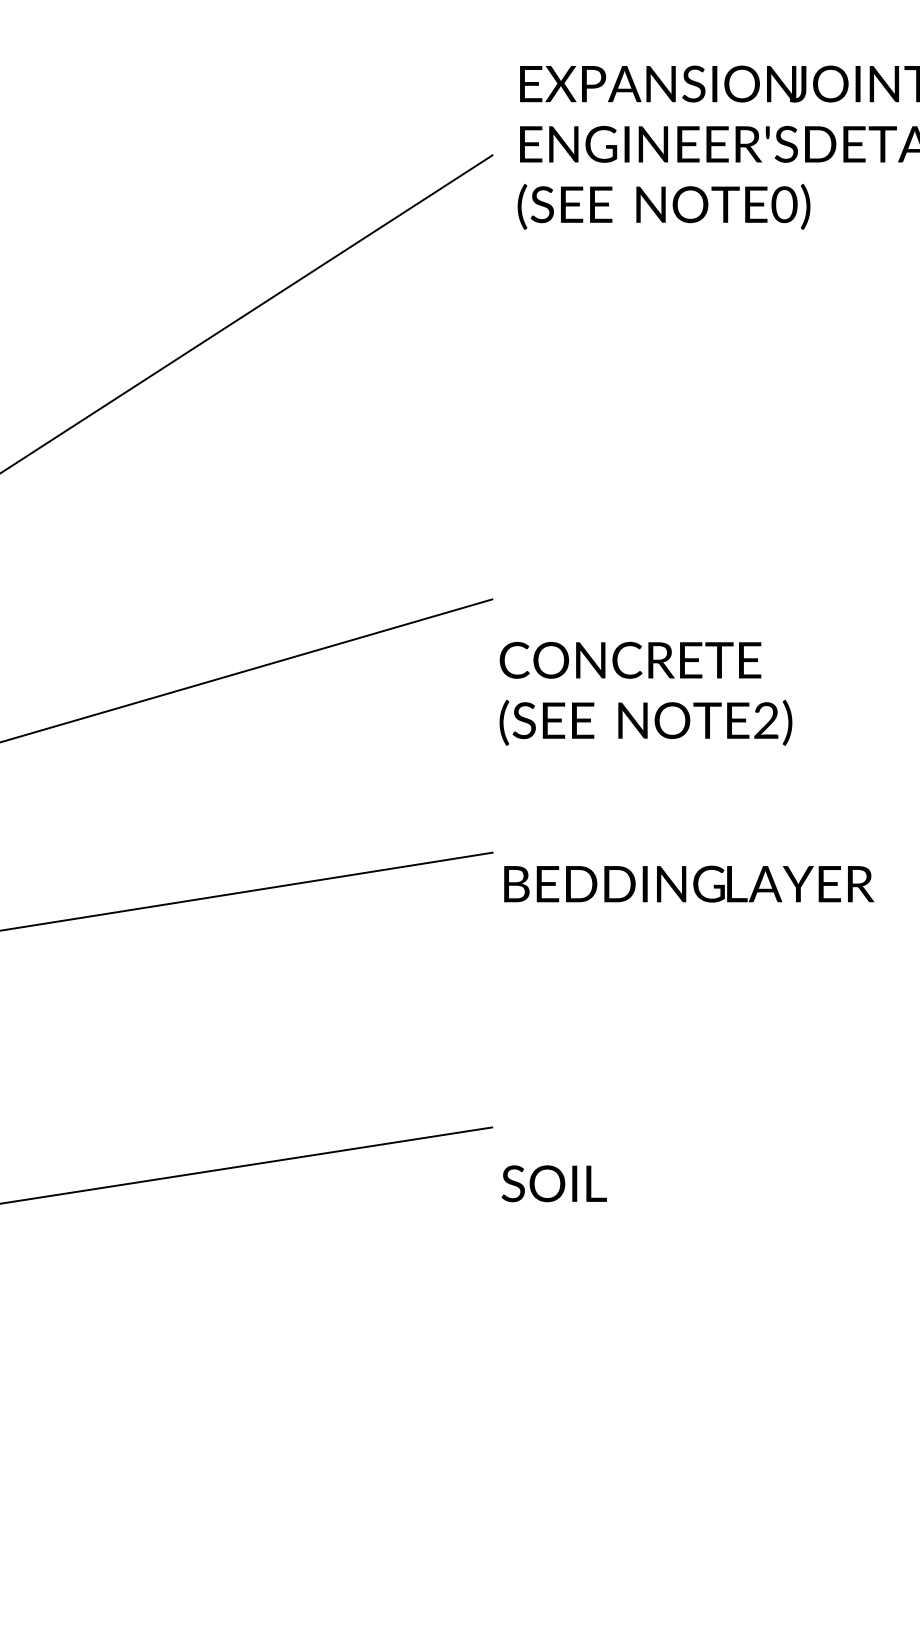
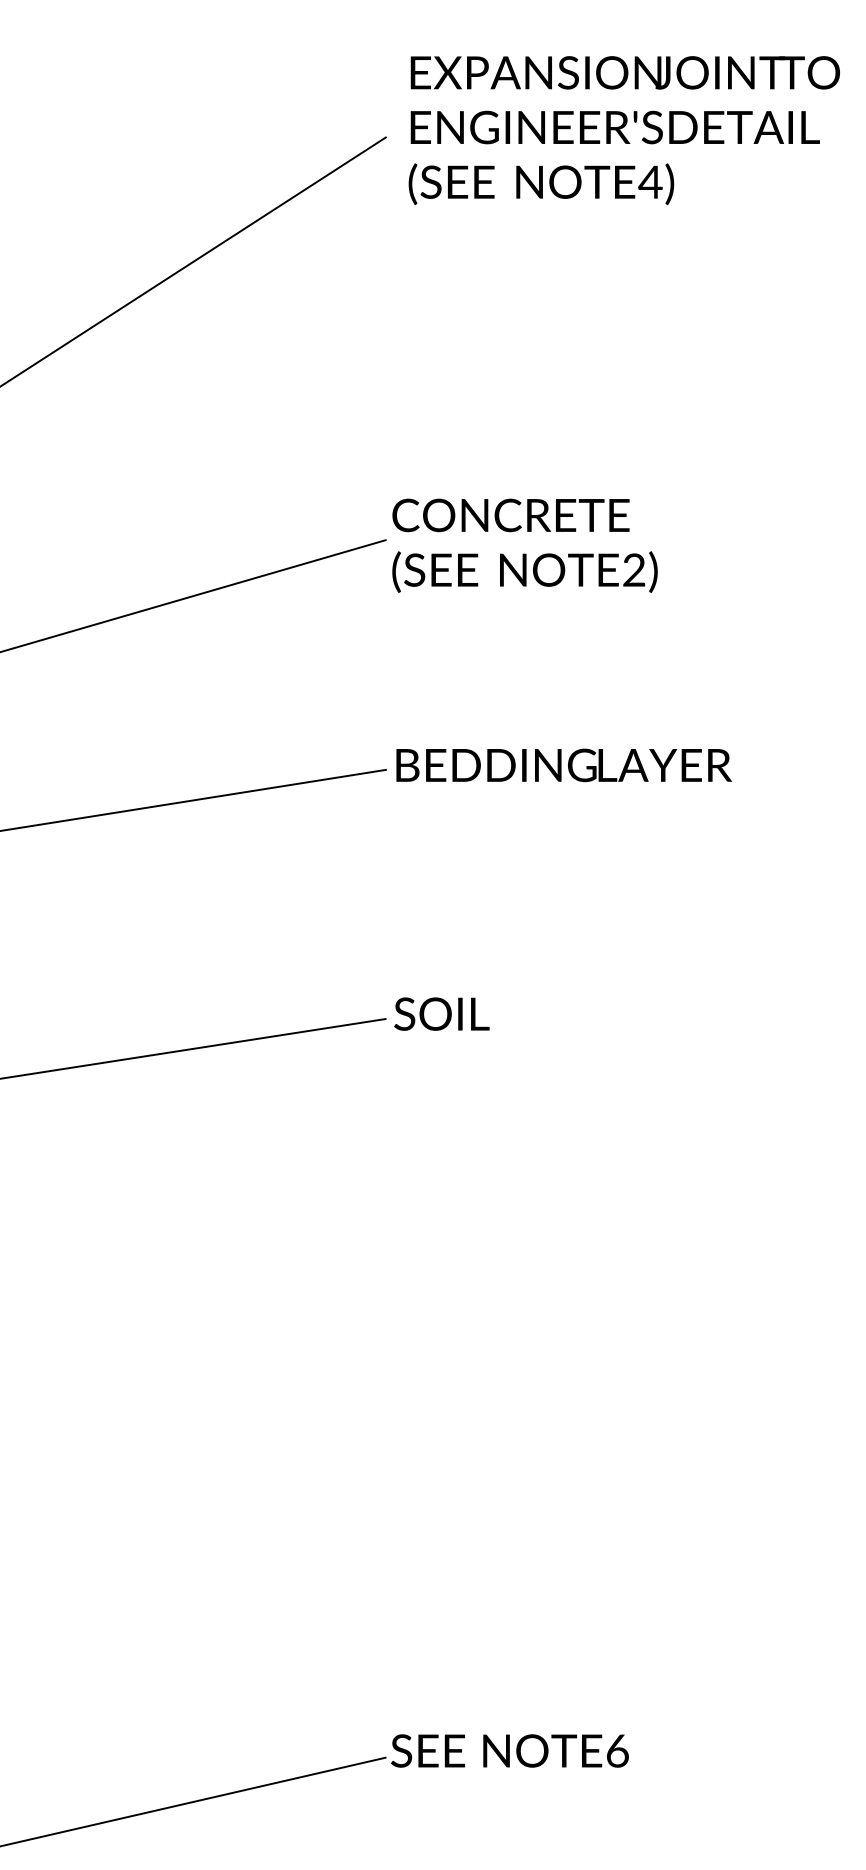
text: (784, 203) -> (650, 181), 0) -> 4)
text: (645, 693) -> (524, 545), moved
text: (688, 884) -> (563, 765), moved
text: (553, 1183) -> (441, 1013), moved

